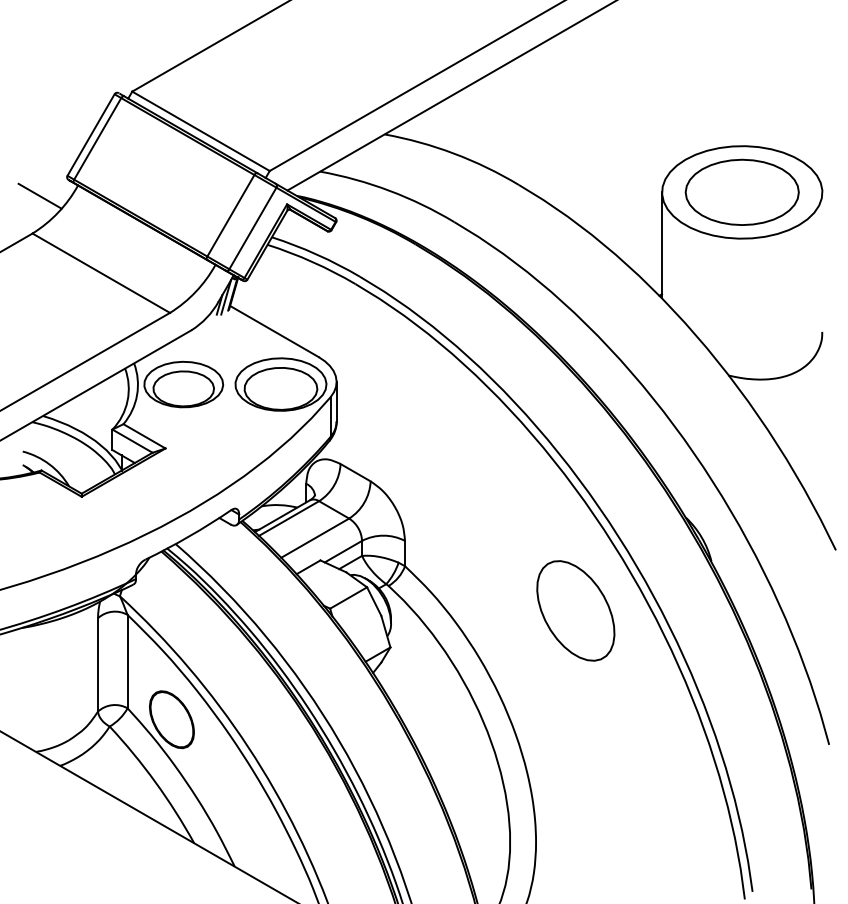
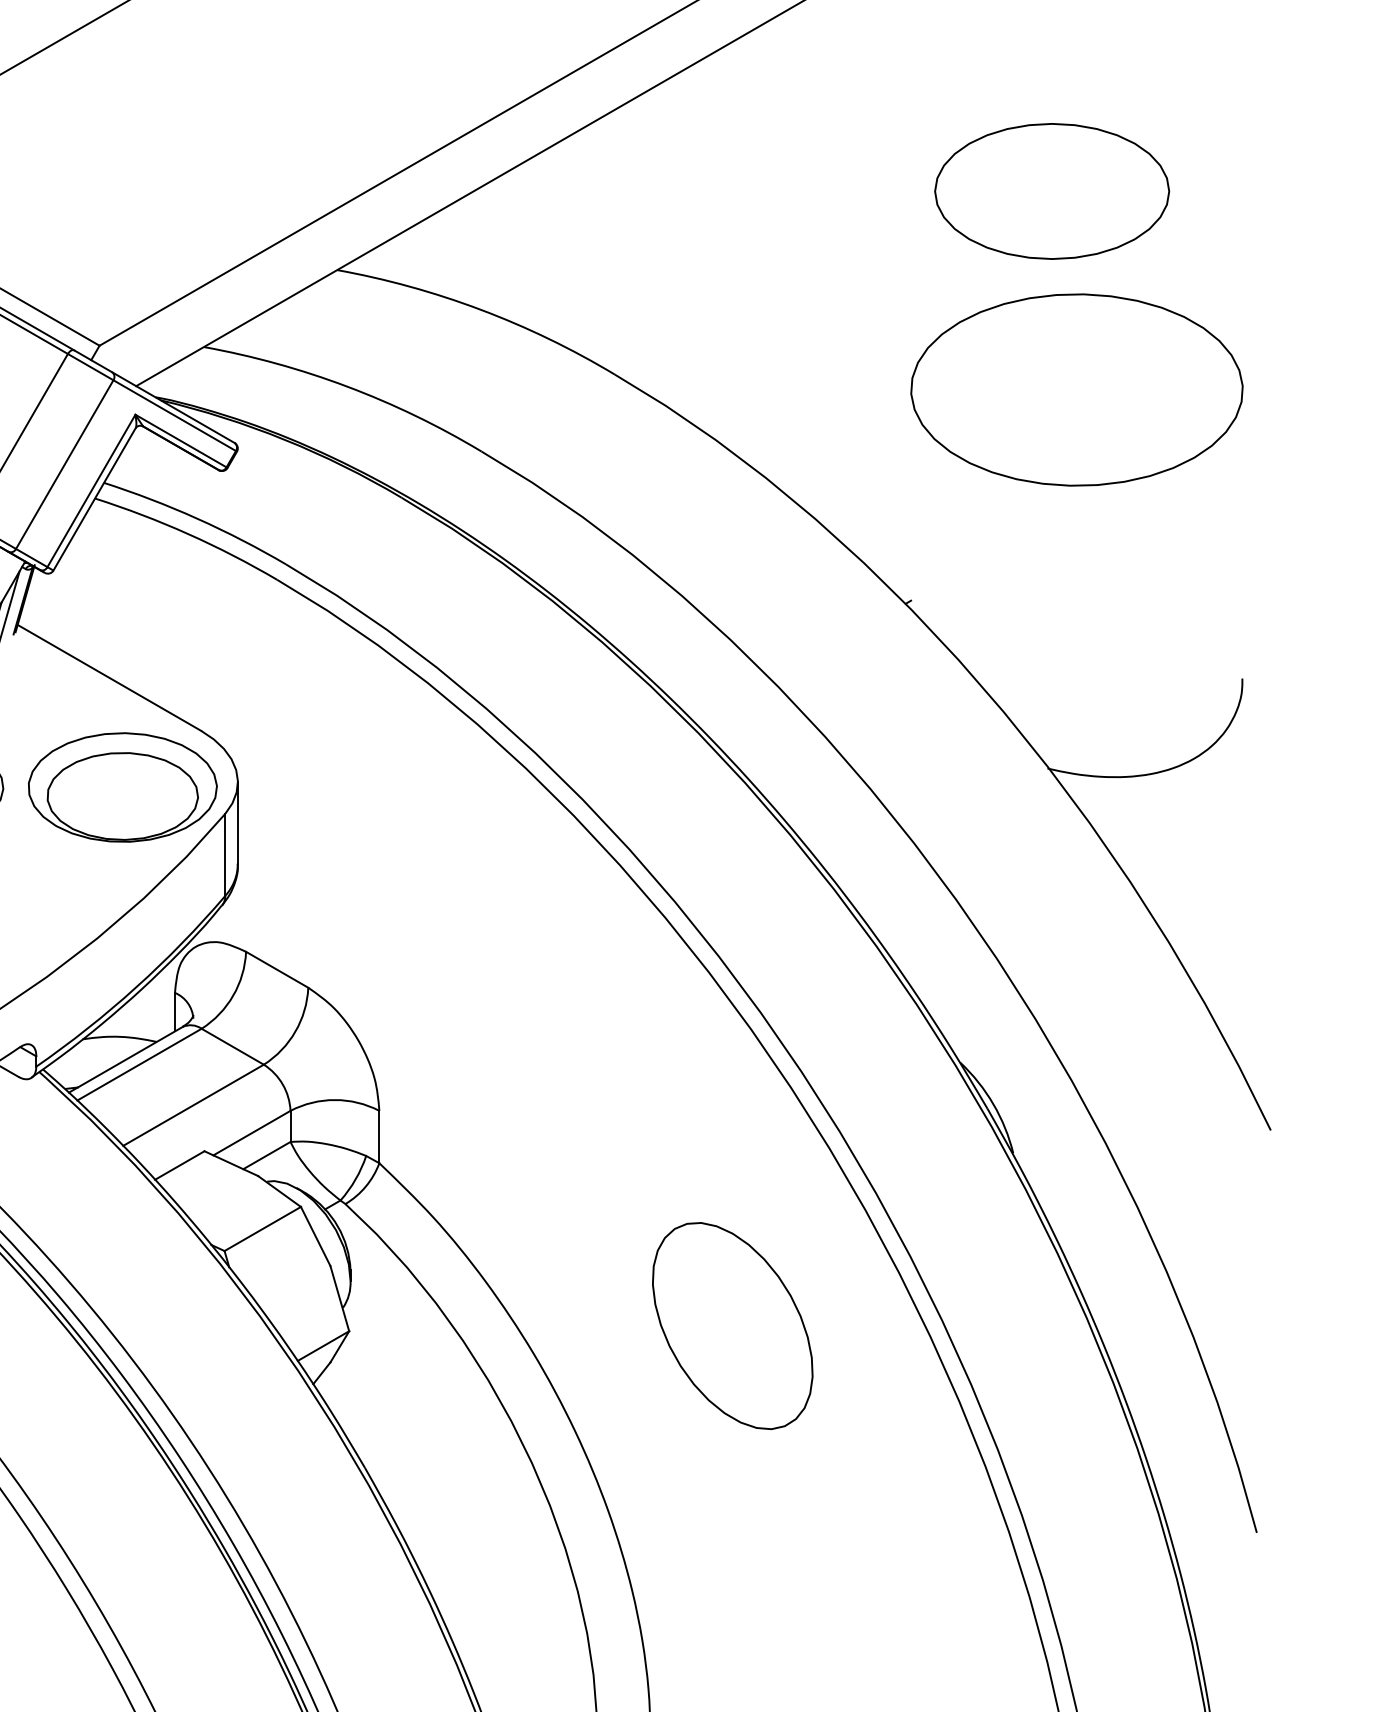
part: (741, 191) -> (1050, 189), moved
line: (662, 245) -> (911, 499), removed
part: (575, 610) -> (732, 1325), moved

